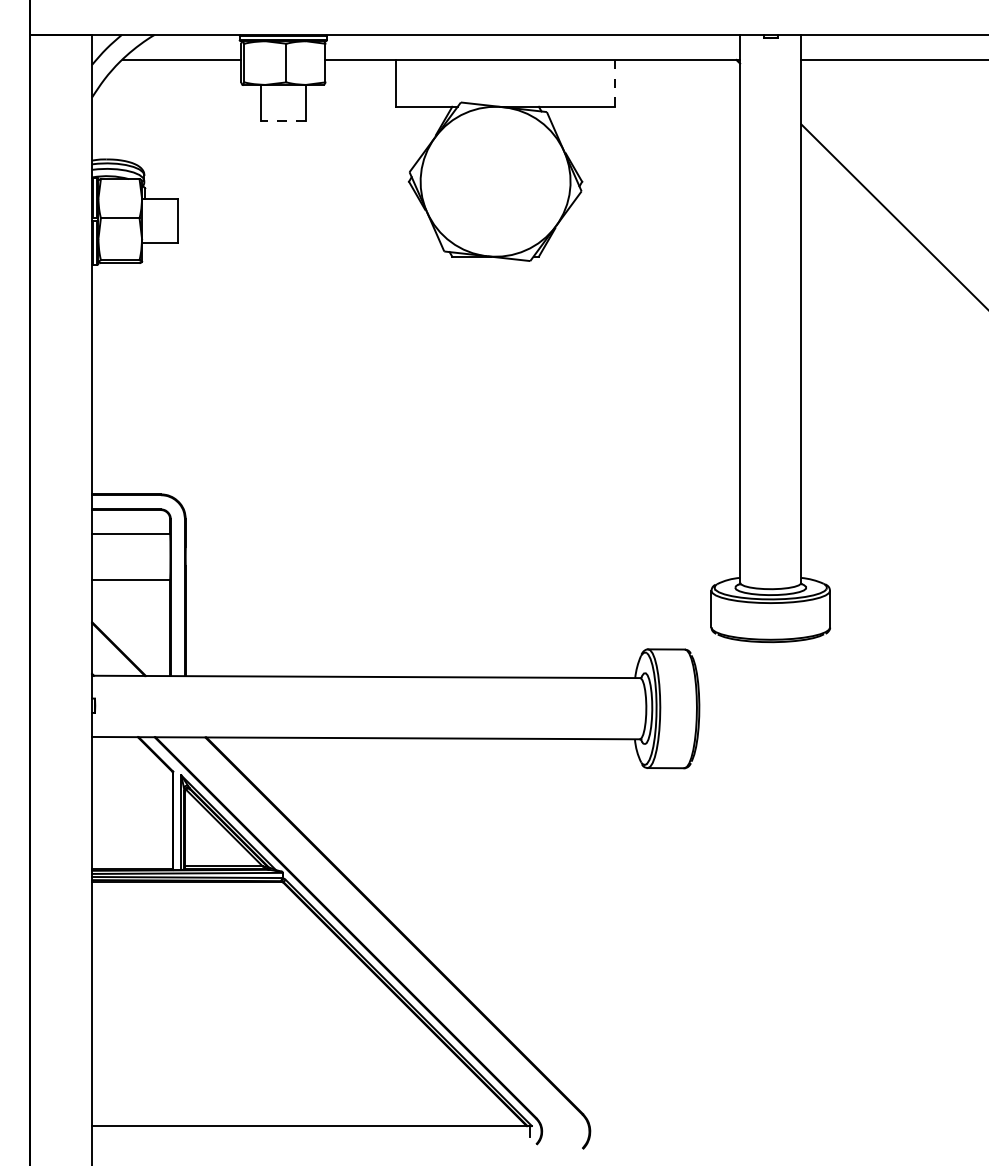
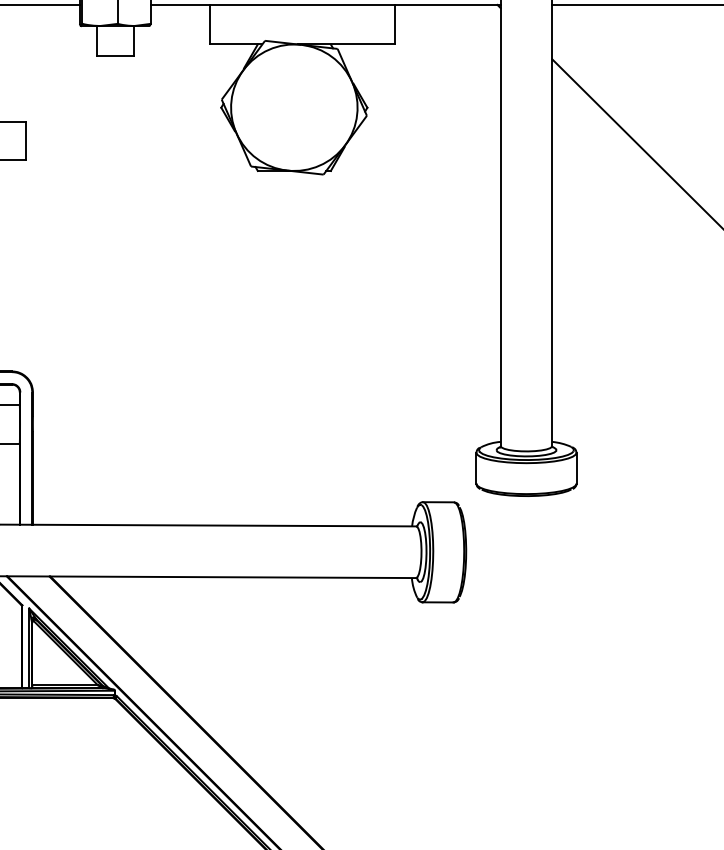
line: (614, 83) -> (394, 24), dashed -> solid
line: (282, 120) -> (114, 56), dashed -> solid

